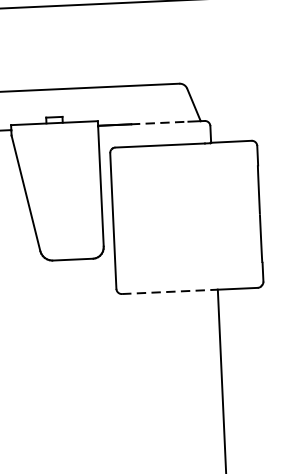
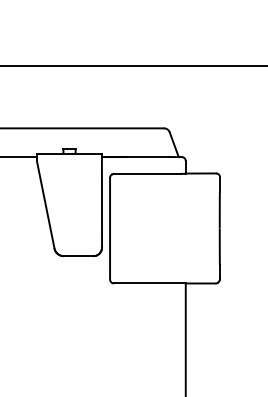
line: (159, 123) -> (147, 157), dashed -> solid
line: (169, 291) -> (149, 283), dashed -> solid

